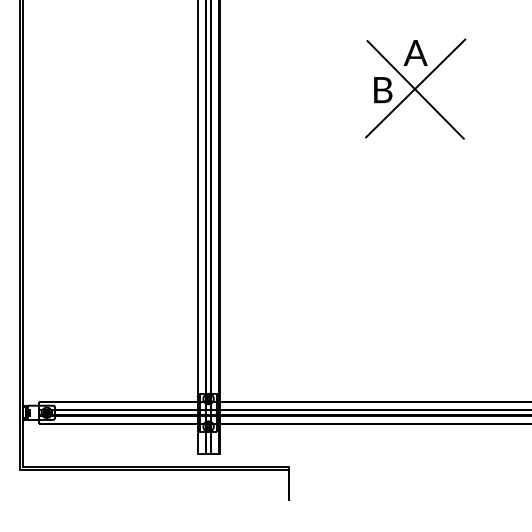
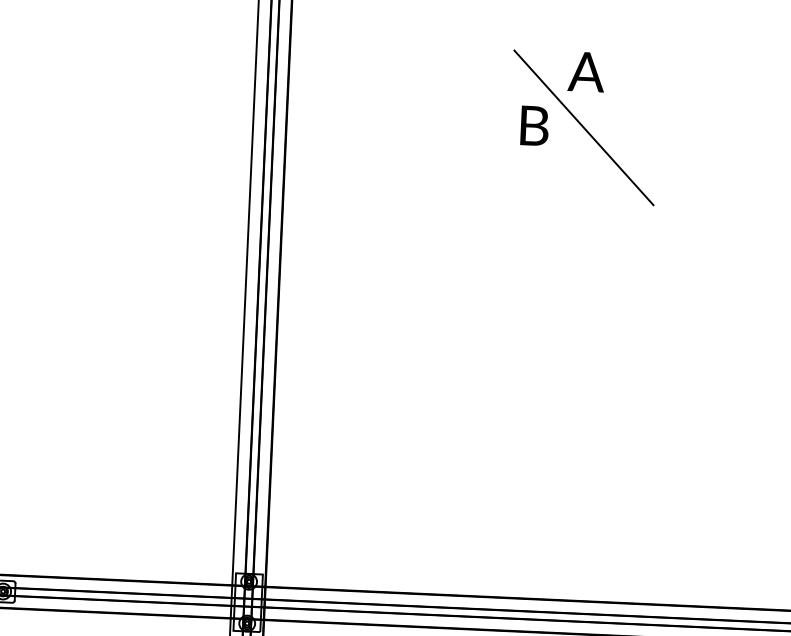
line: (415, 88) -> (583, 125), removed

